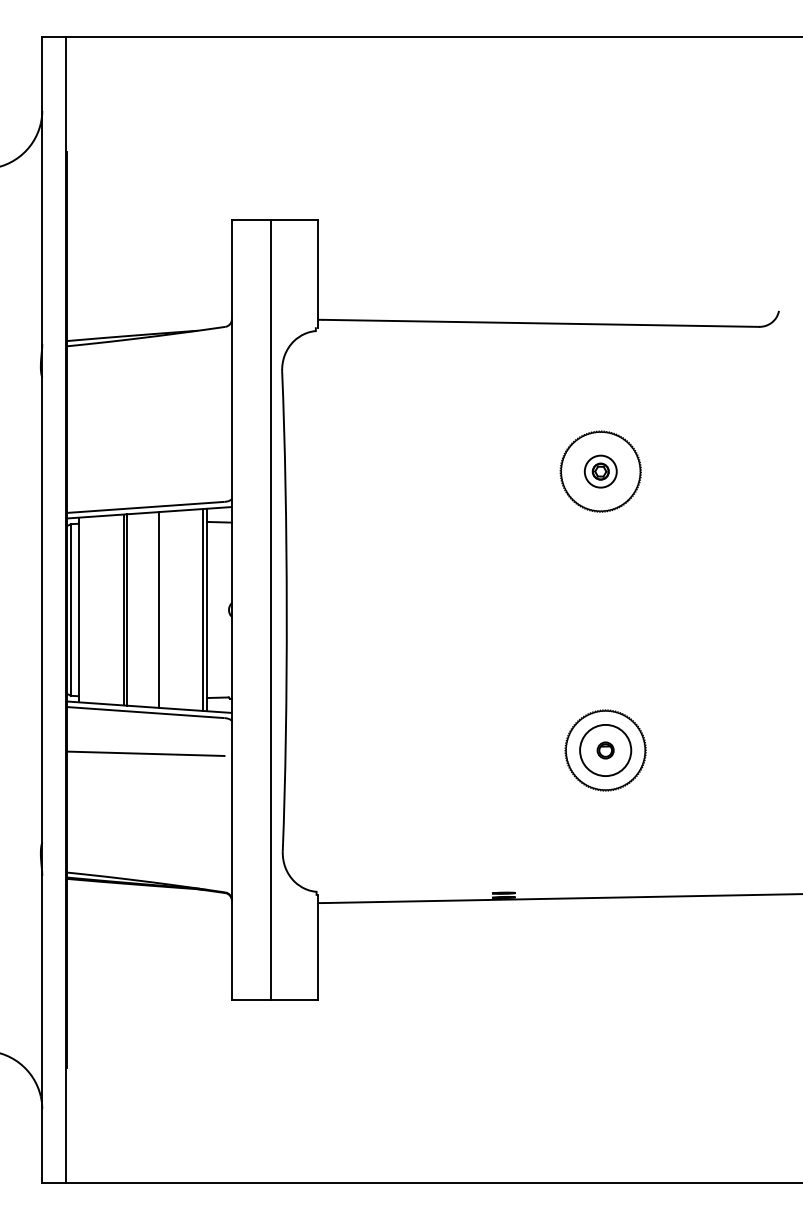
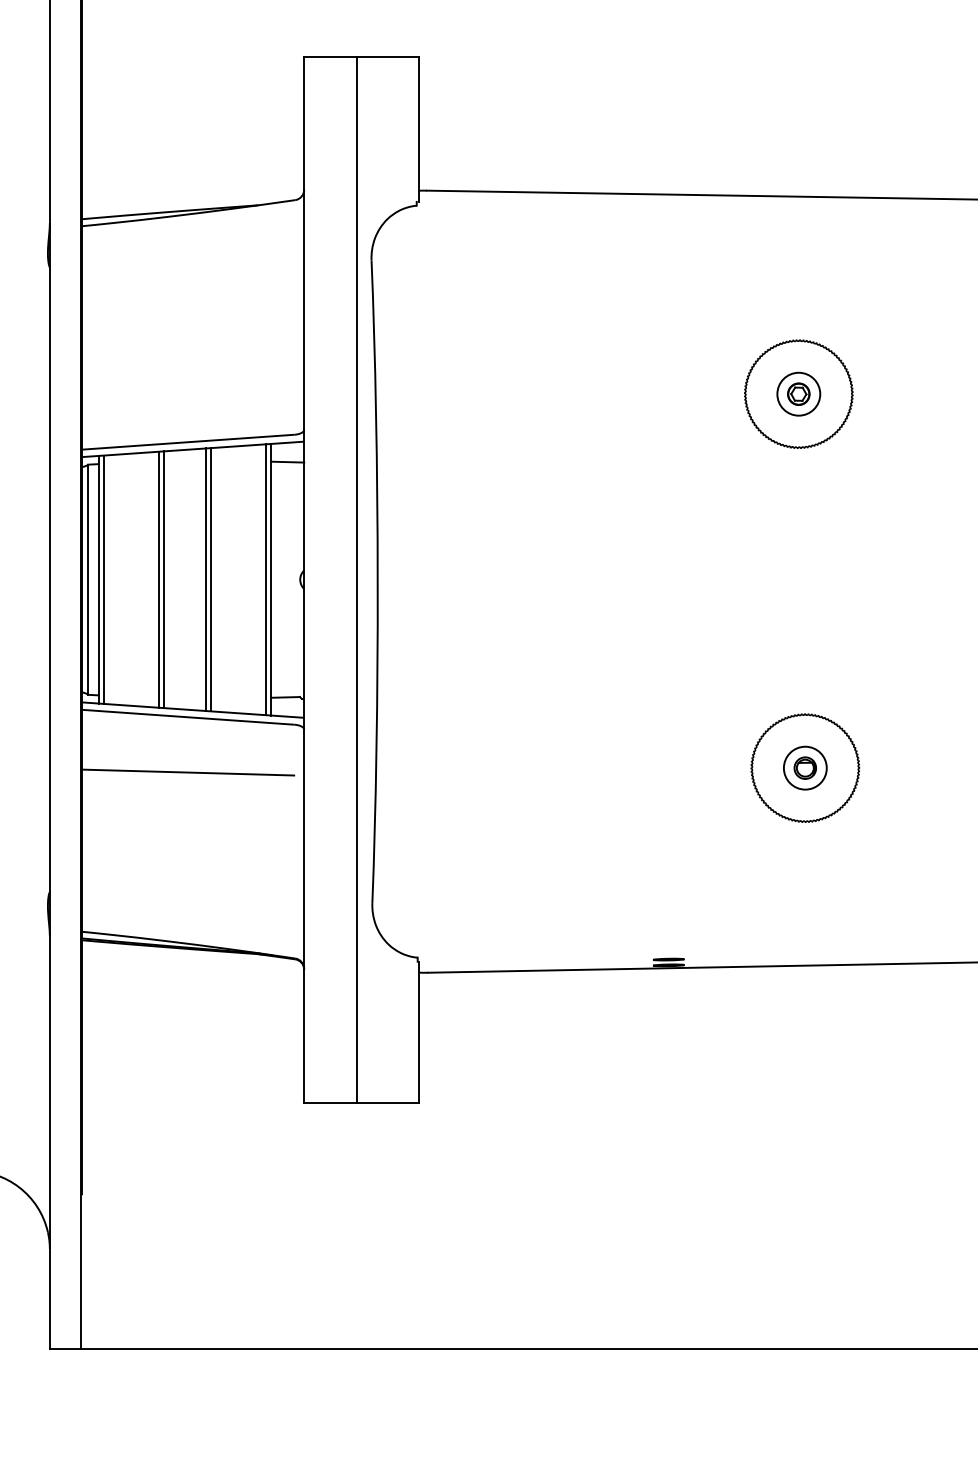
line: (82, 609) -> (103, 579), added
line: (162, 609) -> (211, 579), added
circle: (605, 750) -> (805, 768), size x0.62

